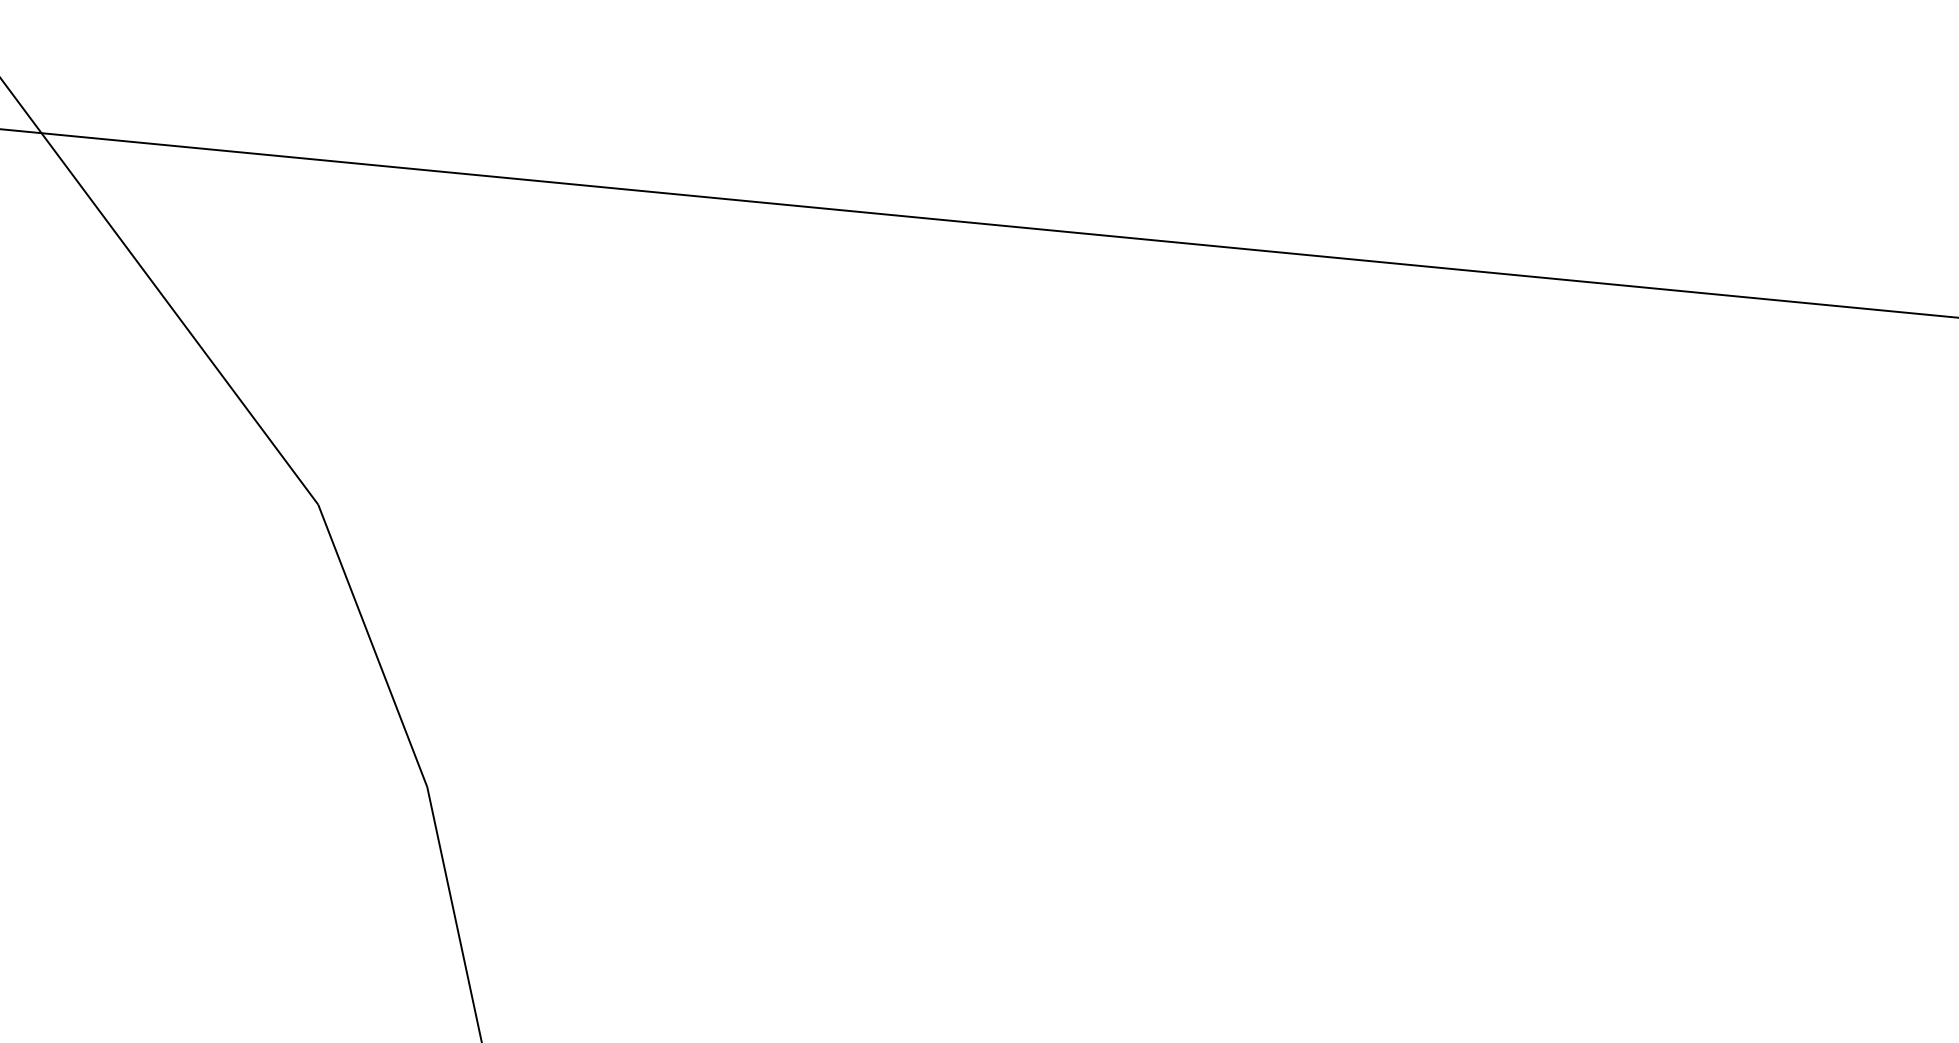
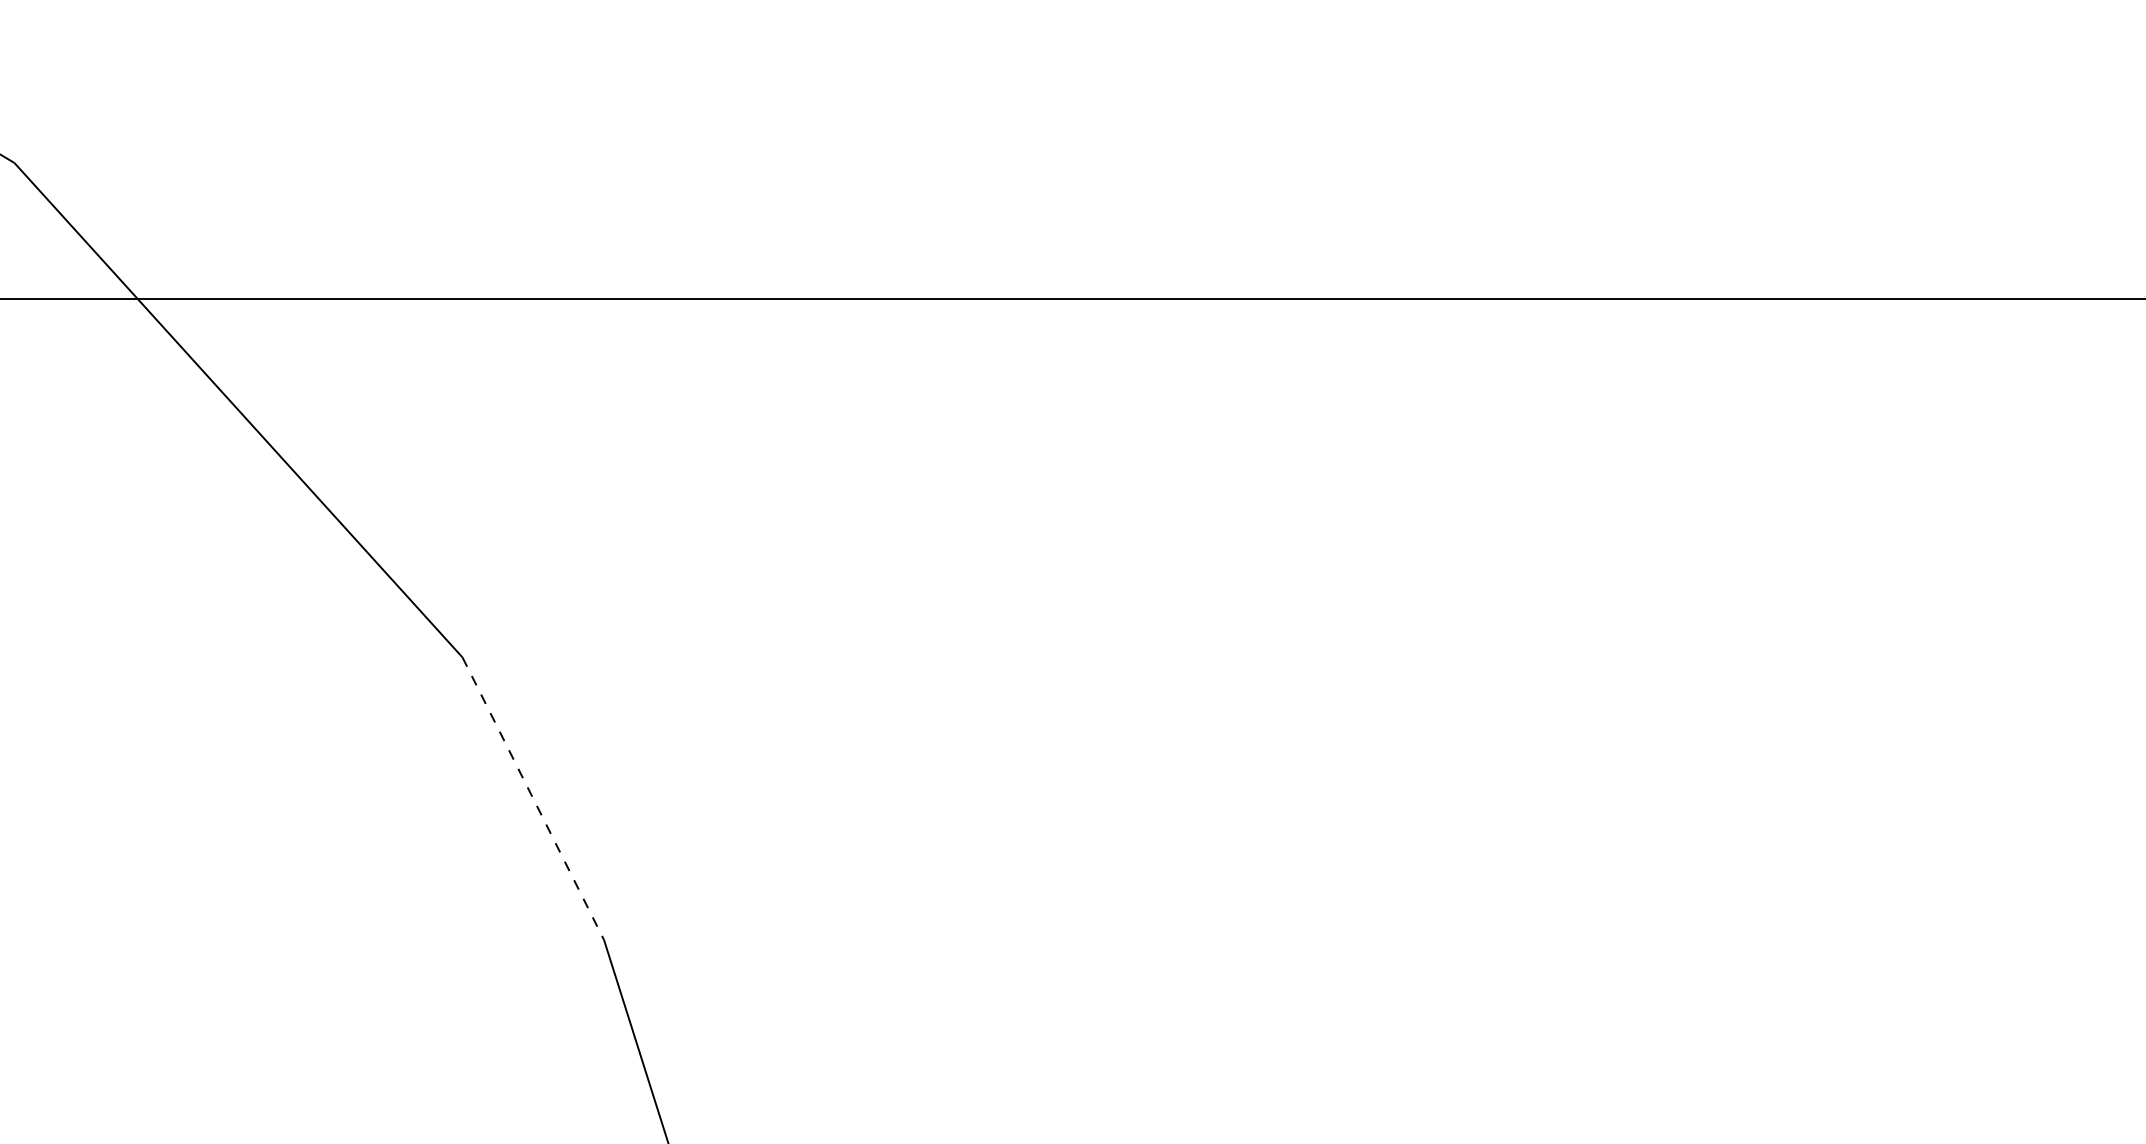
line: (372, 645) -> (533, 798), solid -> dashed

